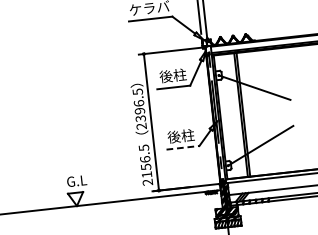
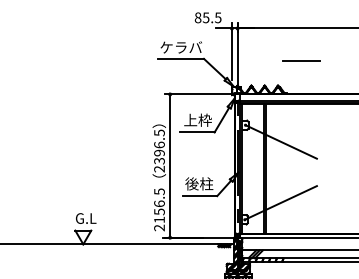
line: (264, 8) -> (300, 60), added
text: (172, 75) -> (197, 119), 後柱 -> 上枠
line: (183, 148) -> (200, 196), dashed -> solid

